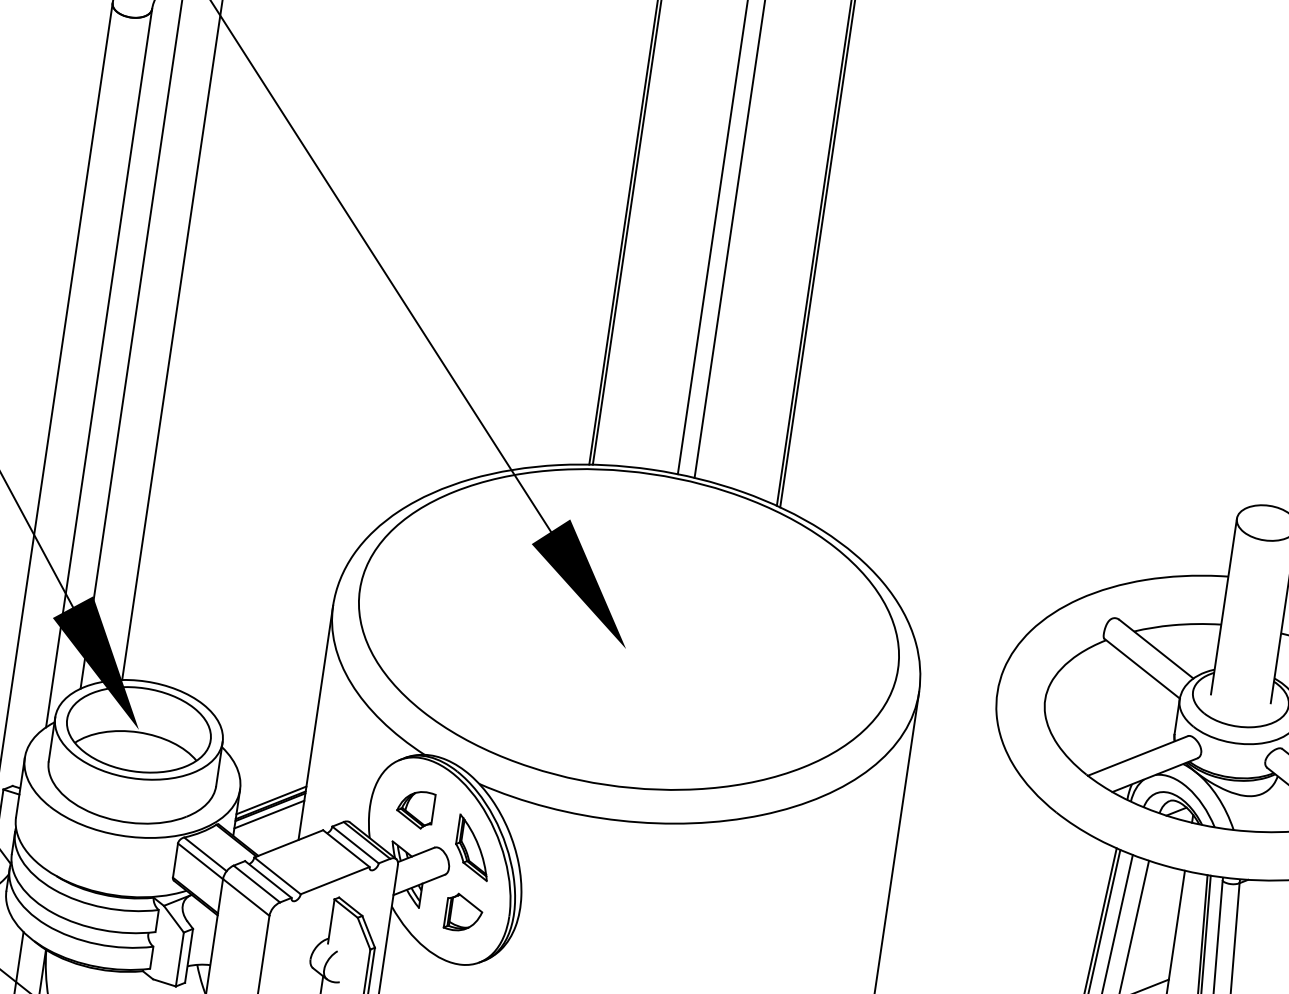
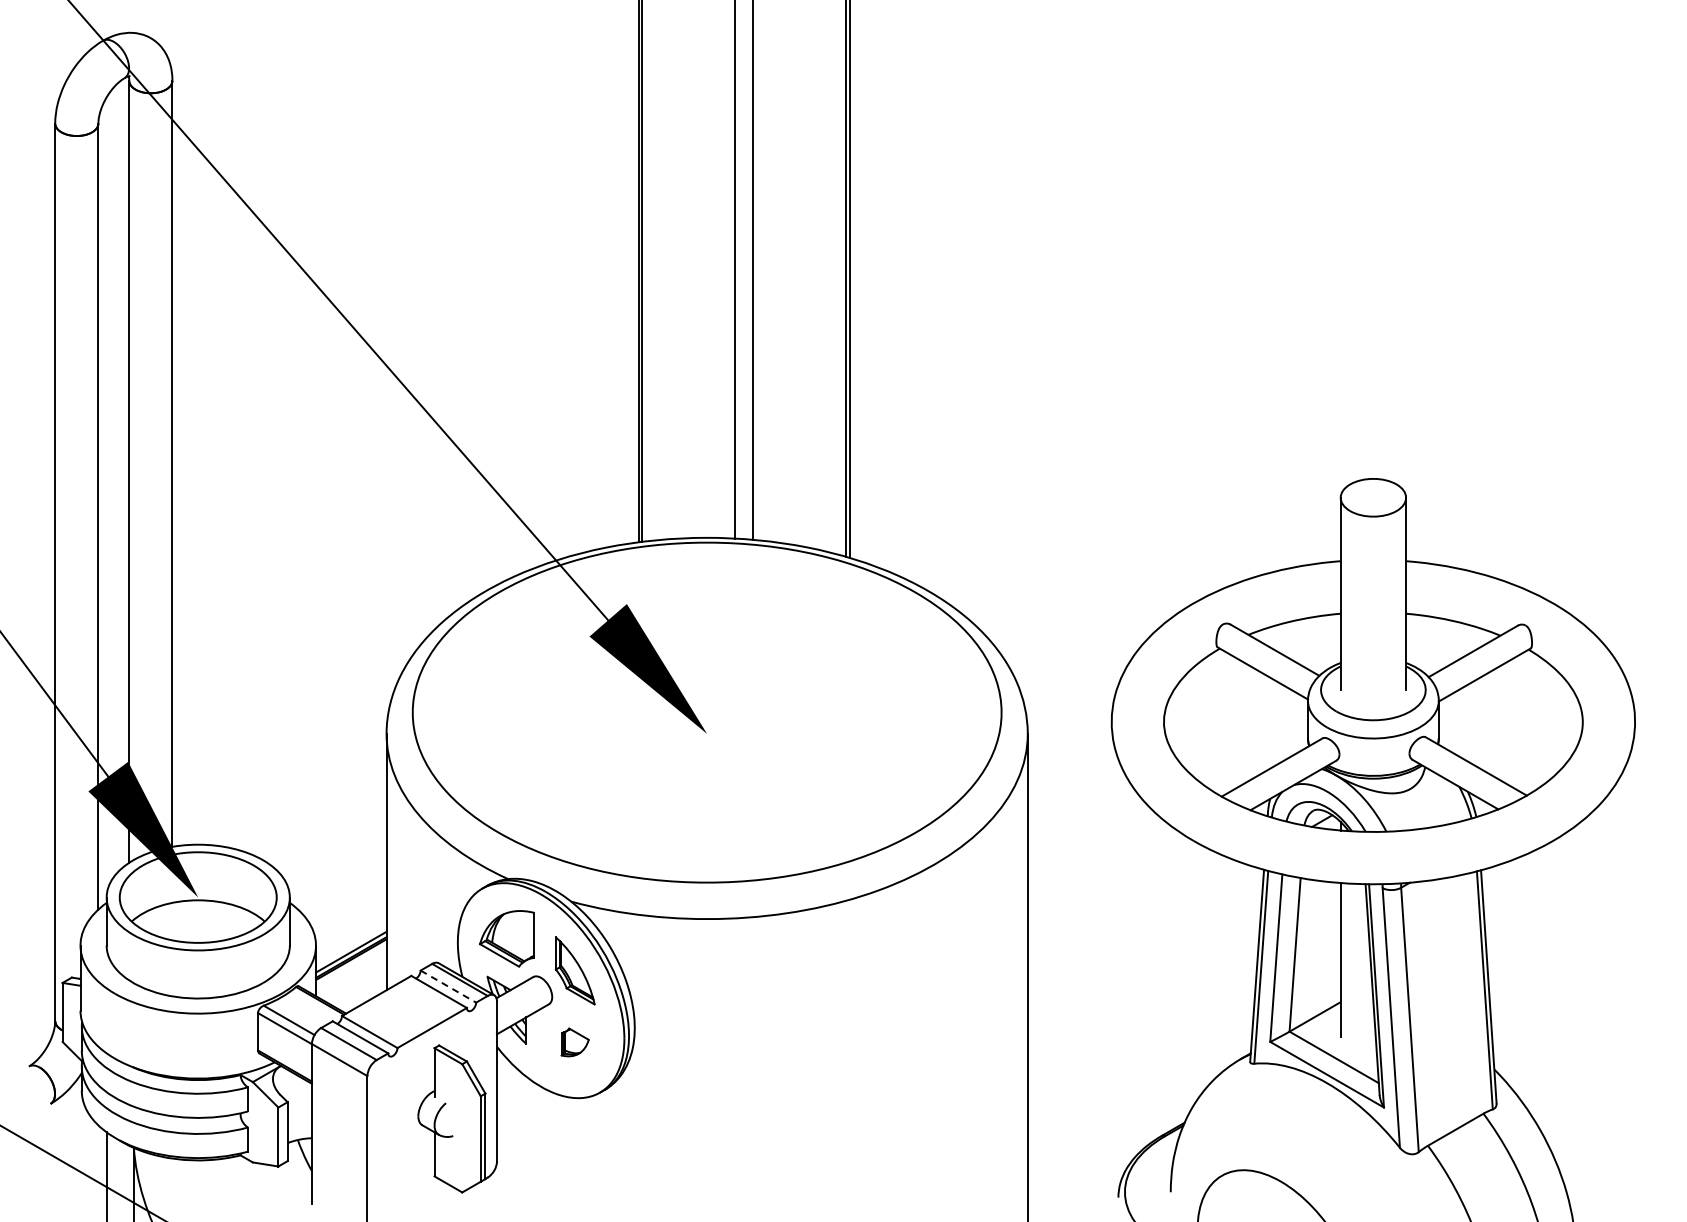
part: (415, 808) -> (506, 938), size x1.4
line: (269, 814) -> (351, 967), removed
line: (355, 844) -> (448, 986), solid -> dashed
part: (463, 913) -> (574, 1042), size x0.7

